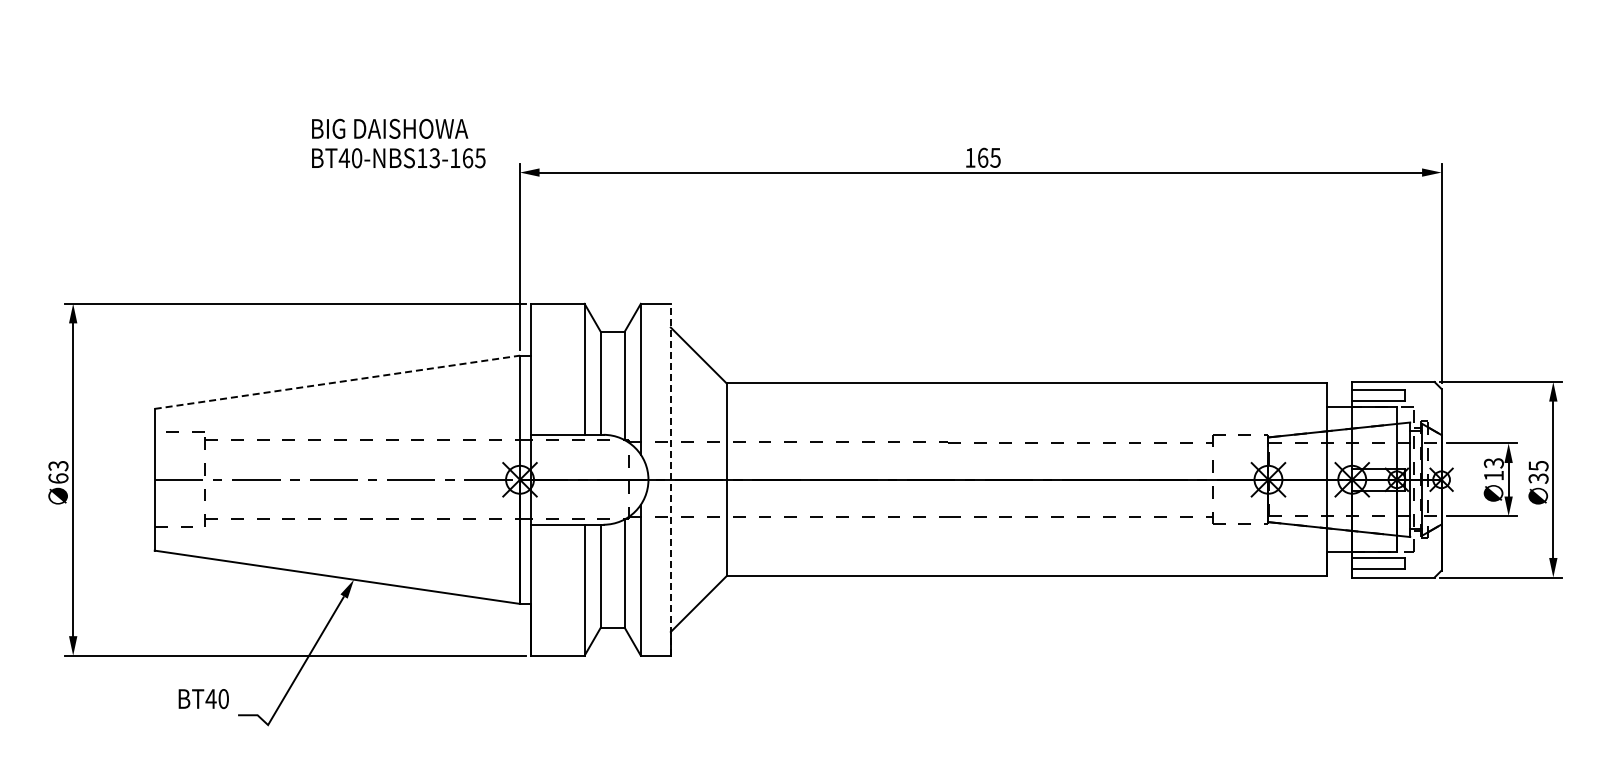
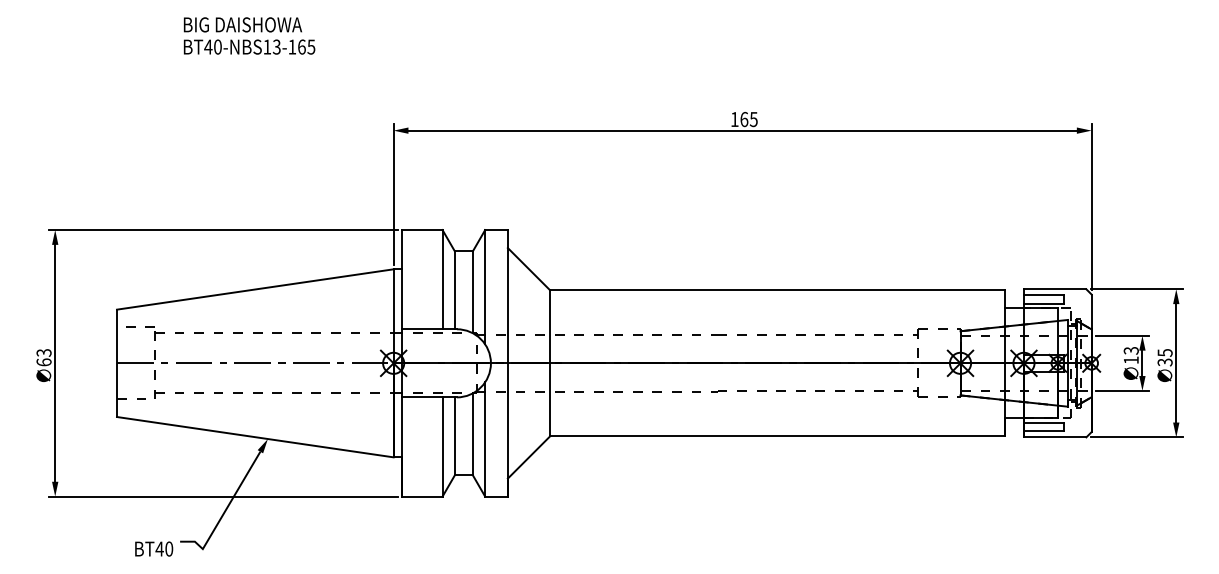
text: (398, 143) -> (249, 35), moved
line: (337, 382) -> (255, 289), dashed -> solid
line: (670, 479) -> (507, 363), dashed -> solid
text: (203, 699) -> (153, 549), moved

